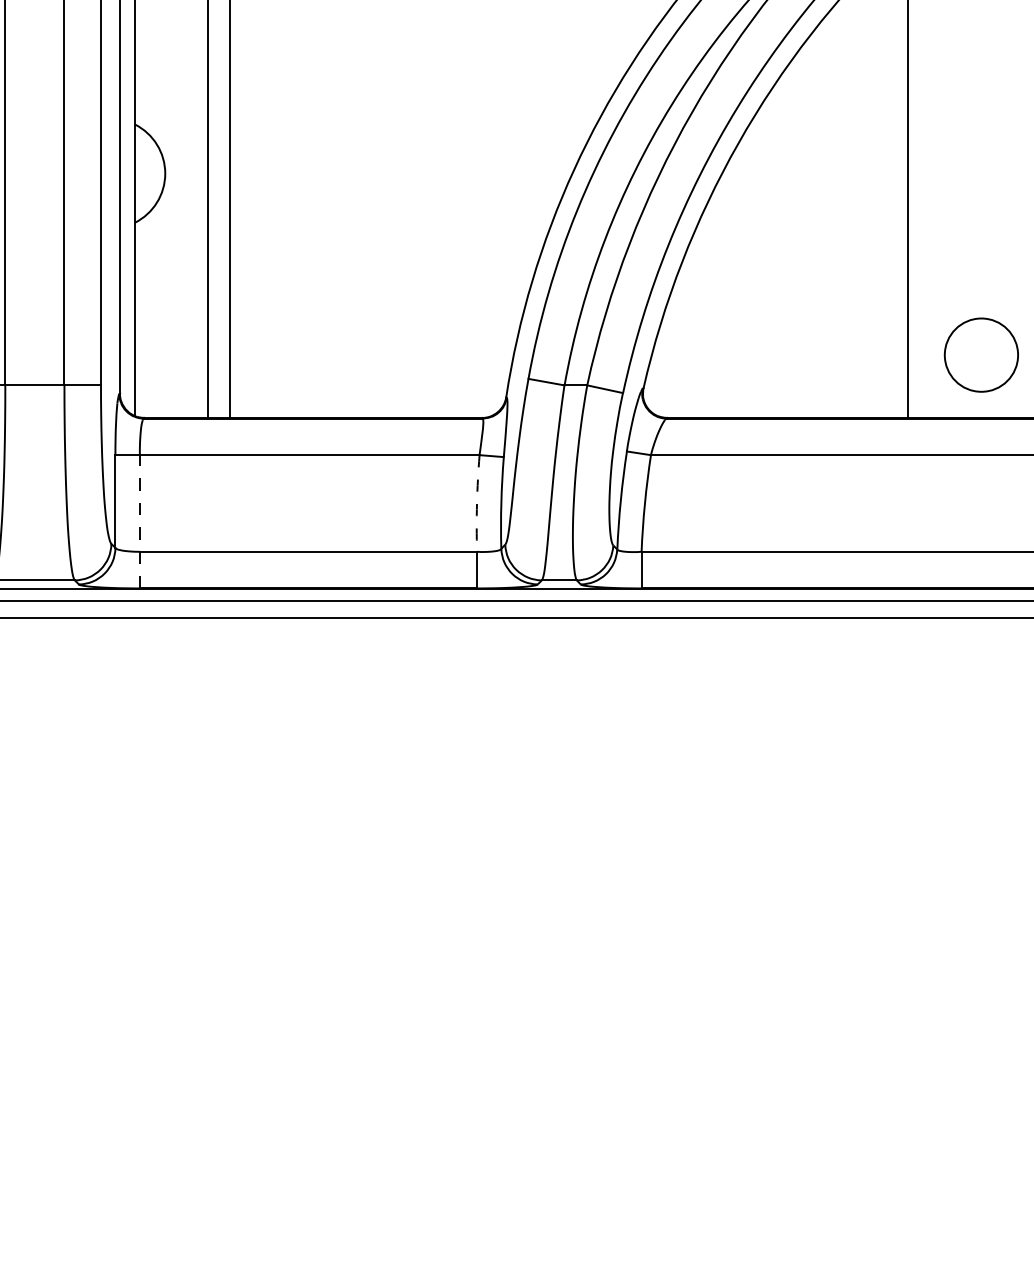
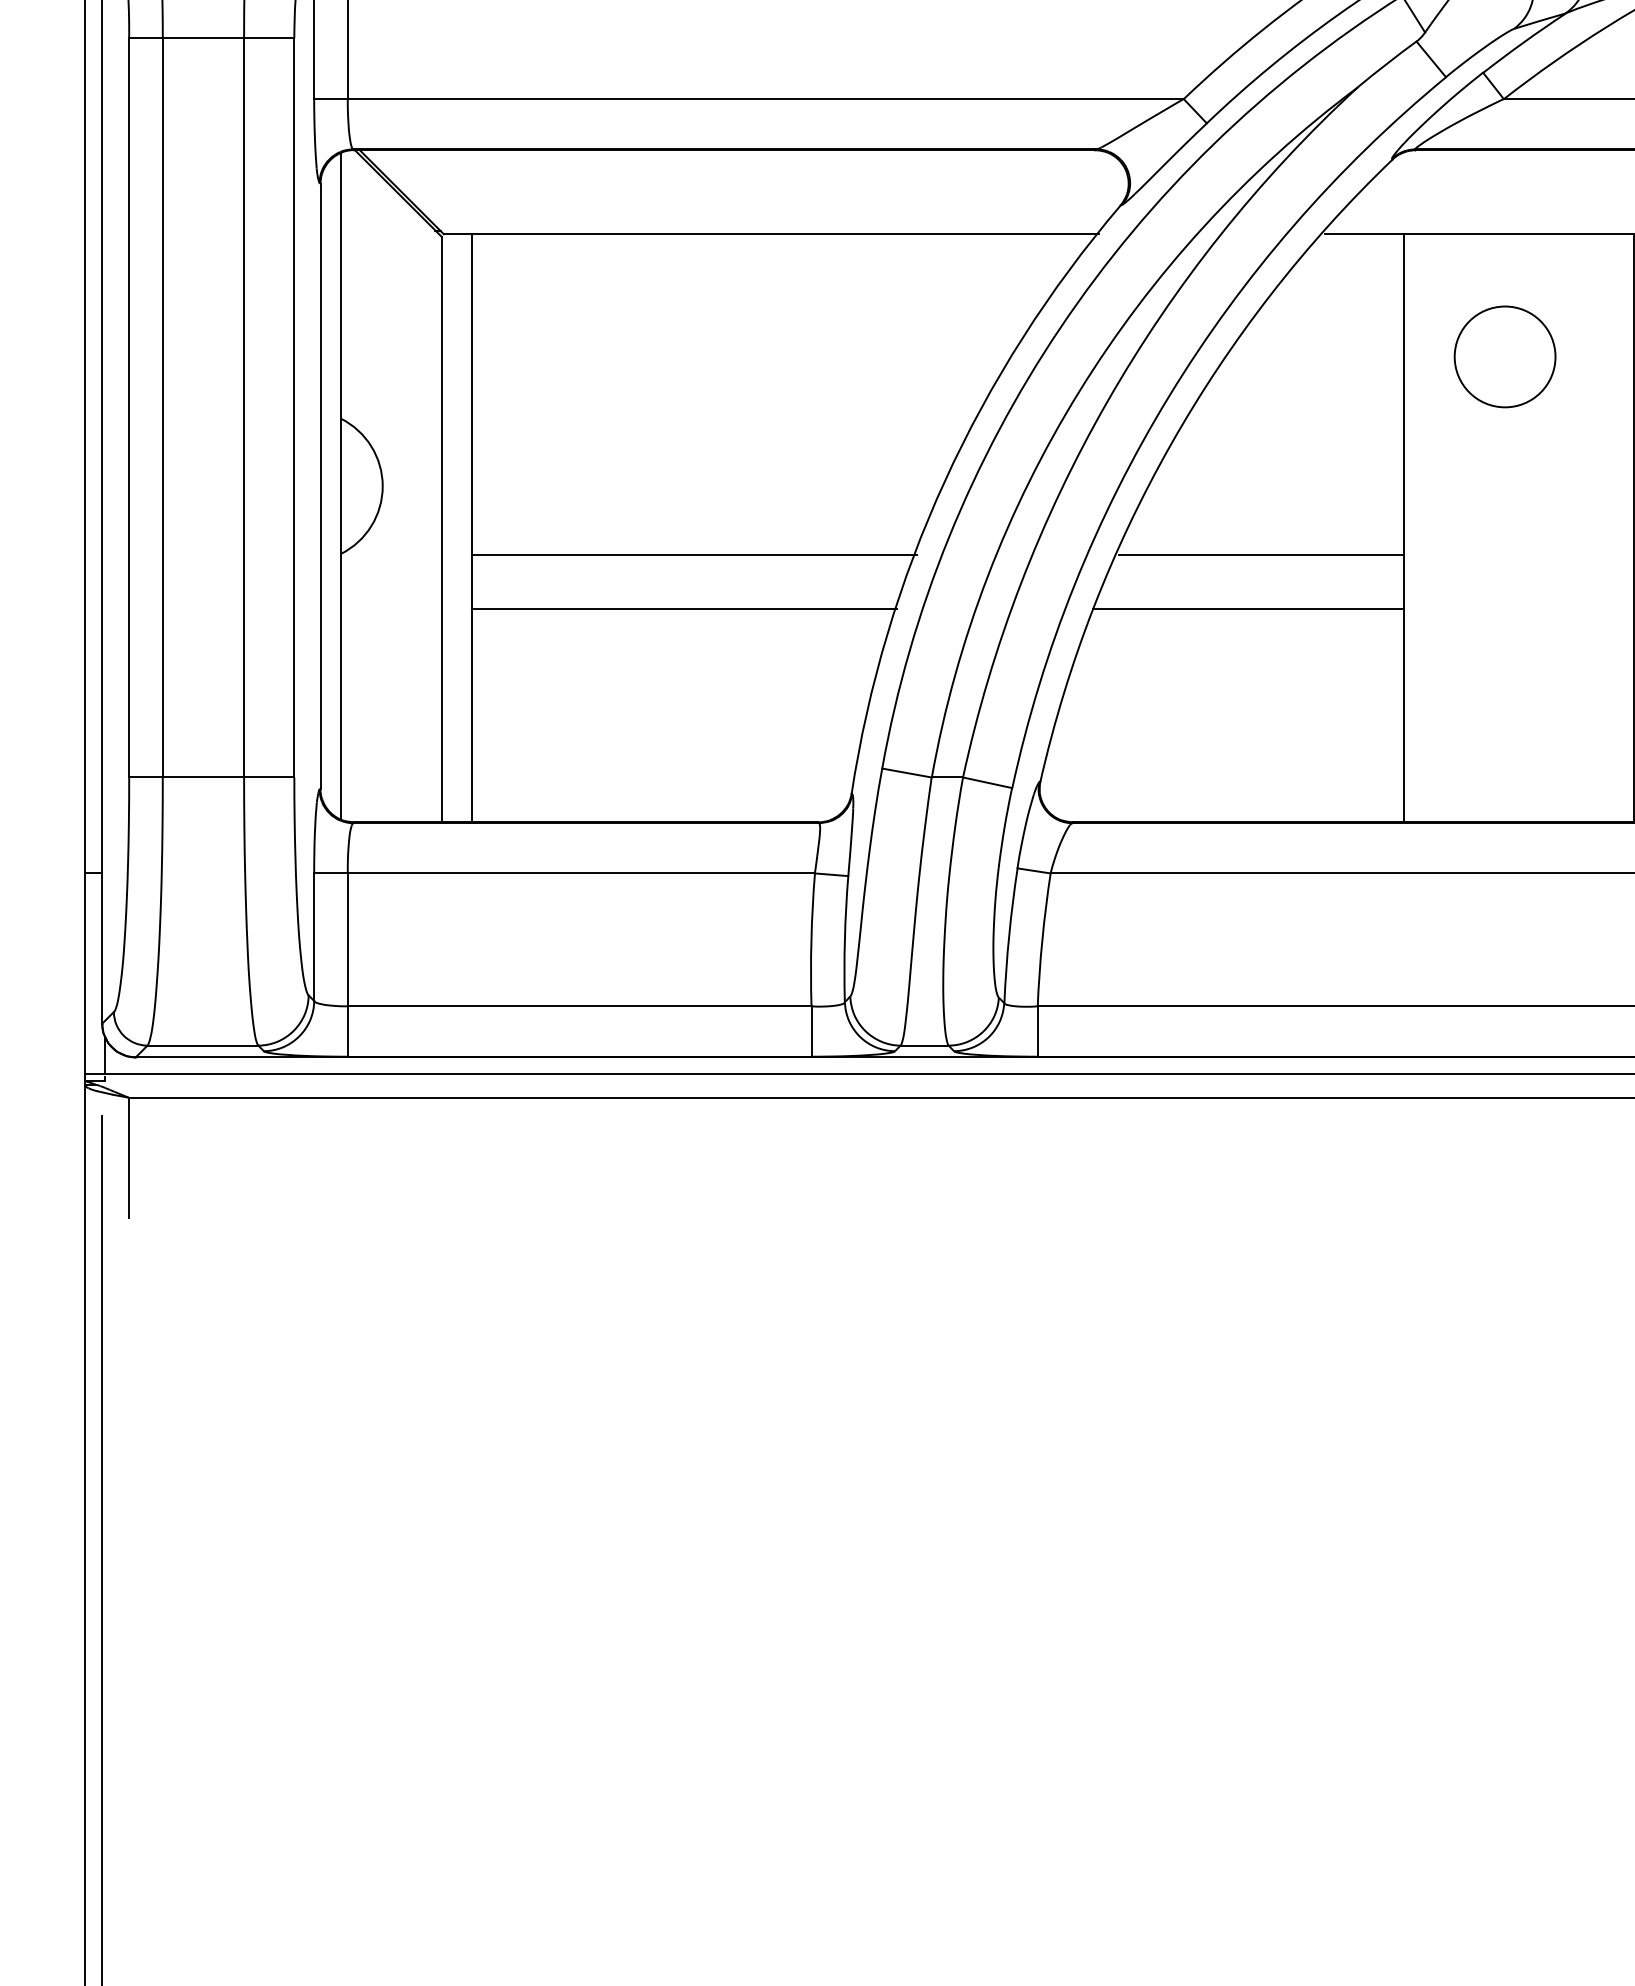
line: (391, 223) -> (694, 554), added
line: (804, 223) -> (1261, 554), added
line: (383, 262) -> (683, 608), added
line: (794, 262) -> (1248, 608), added
circle: (981, 354) -> (1504, 356), moved
arc: (477, 503) -> (811, 939), dashed -> solid
line: (139, 522) -> (347, 965), dashed -> solid

